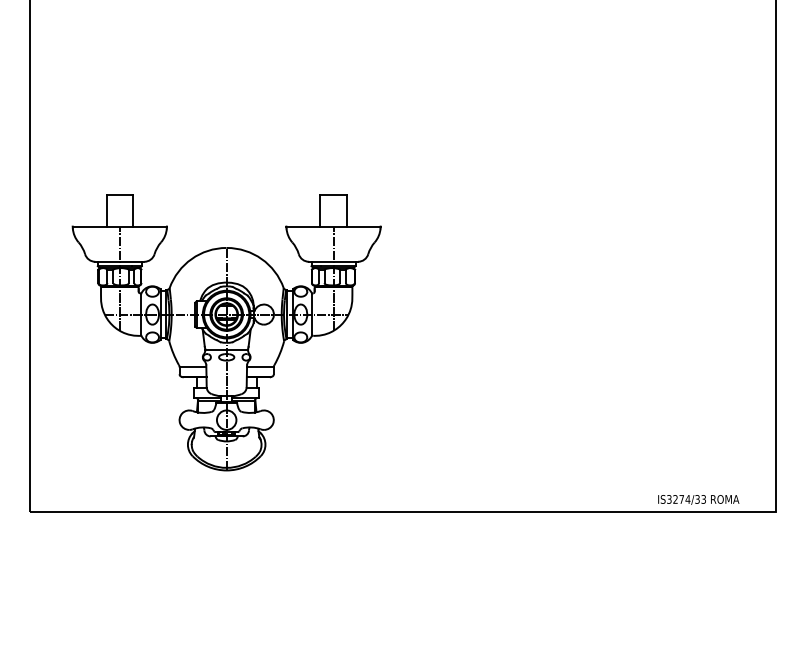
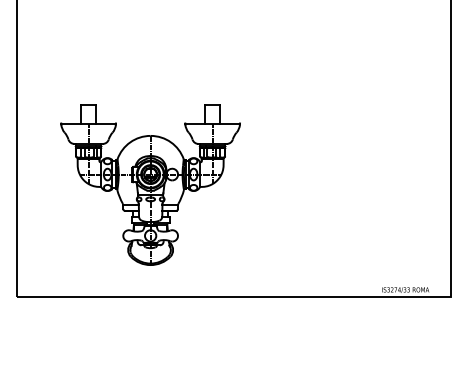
part: (226, 331) -> (150, 184), moved

